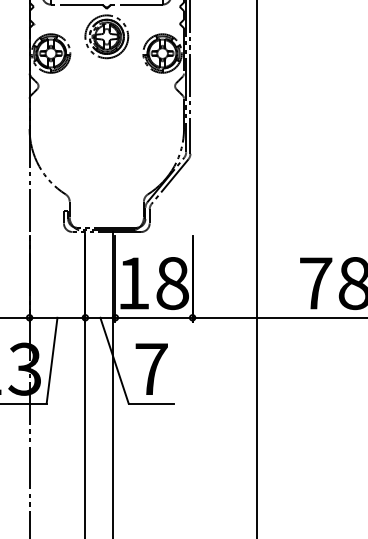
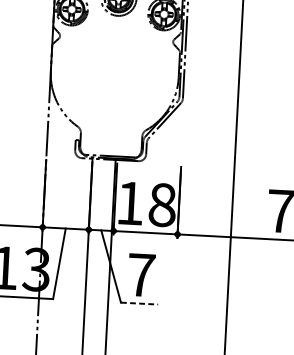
line: (151, 403) -> (139, 303), solid -> dashed

